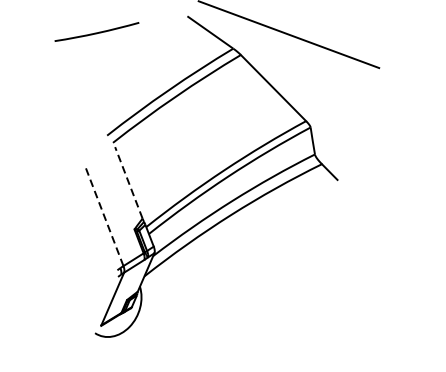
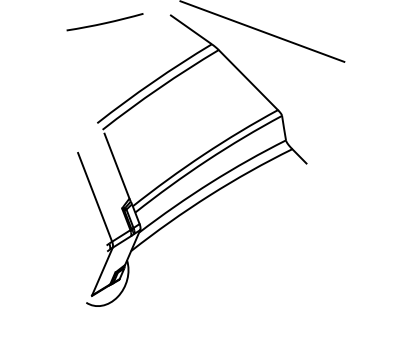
curve: (96, 32) -> (104, 22), moved
line: (129, 183) -> (117, 166), dashed -> solid
line: (105, 217) -> (95, 197), dashed -> solid

